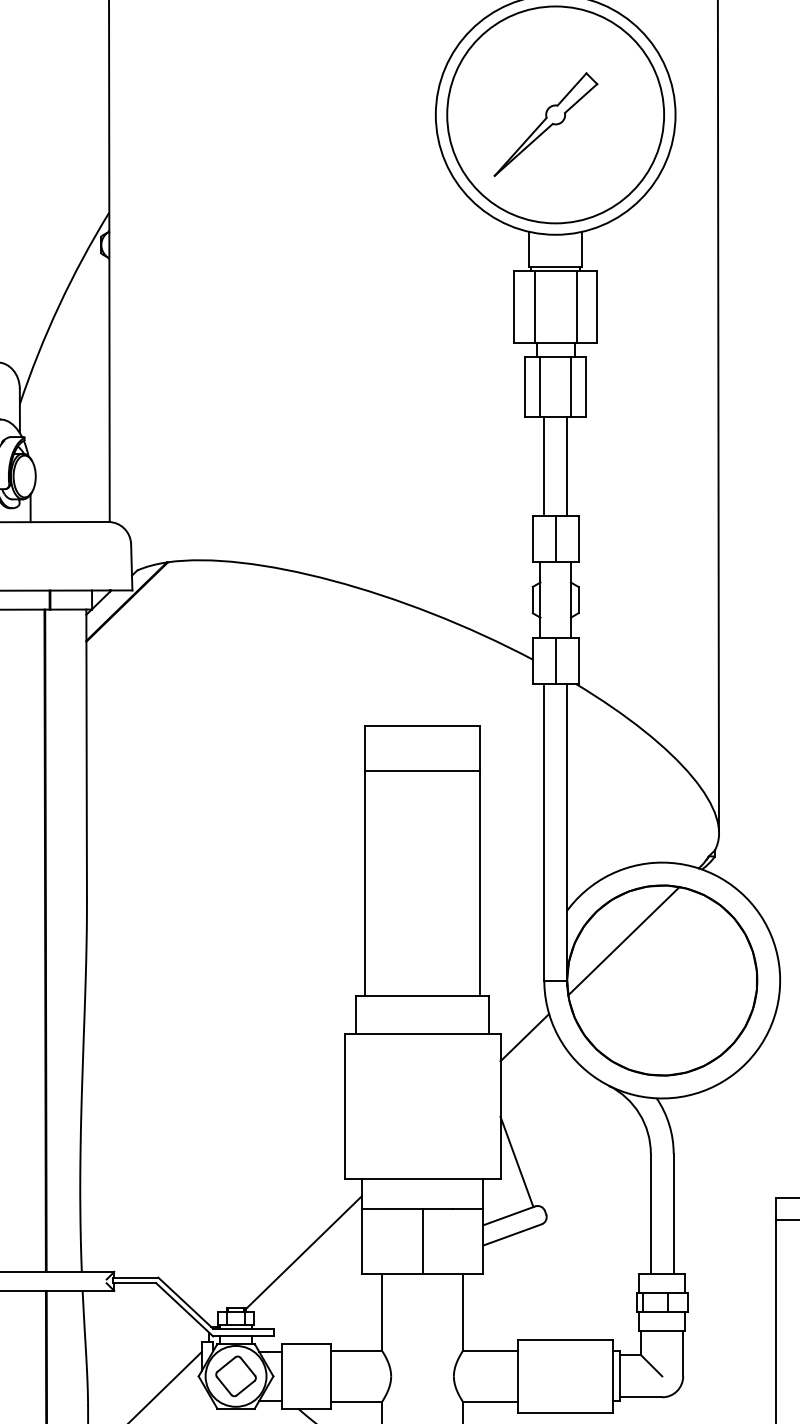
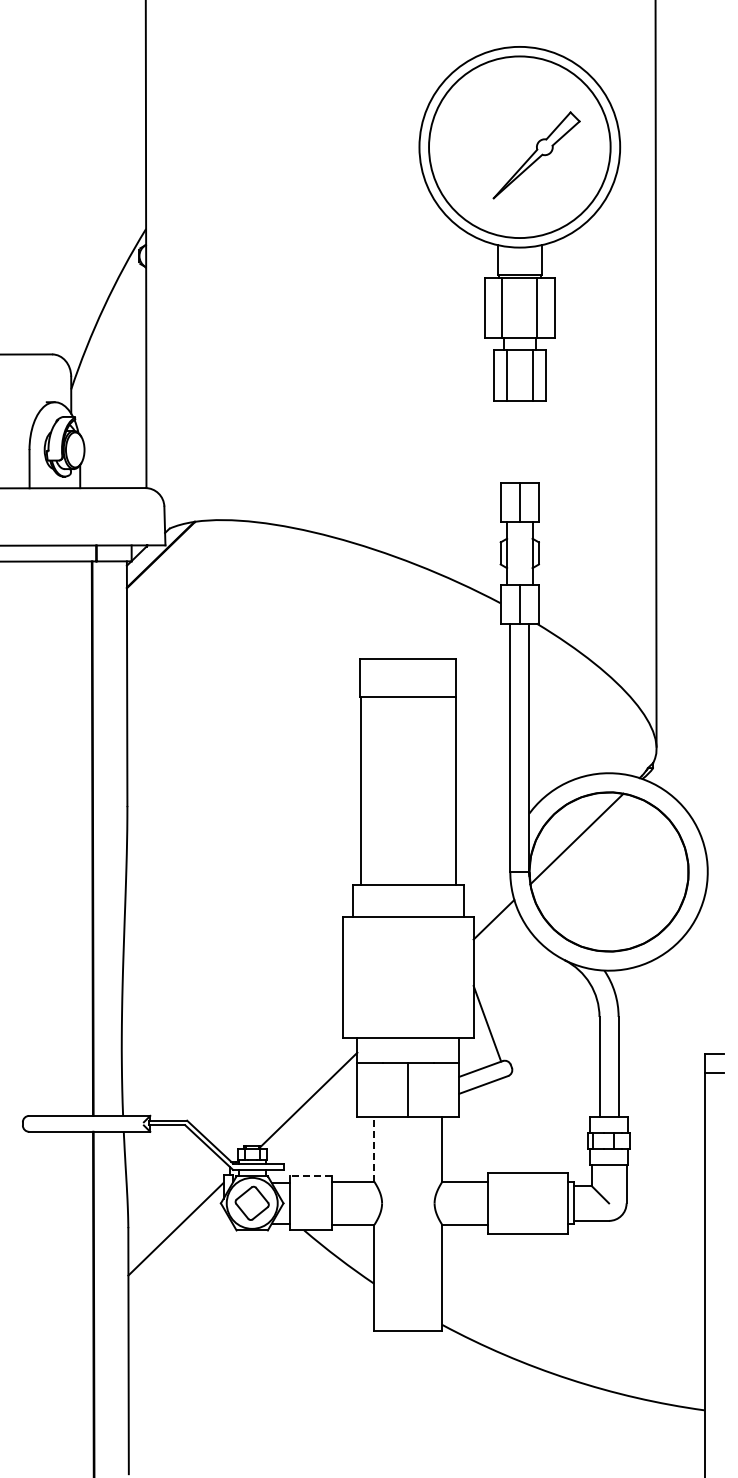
part: (545, 124) -> (536, 155), moved
line: (544, 466) -> (510, 441), removed
line: (567, 466) -> (529, 441), removed
line: (382, 1312) -> (374, 1149), solid -> dashed
line: (306, 1344) -> (311, 1176), solid -> dashed

